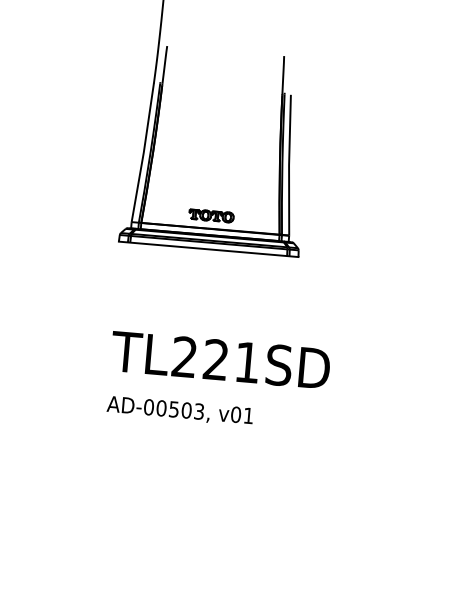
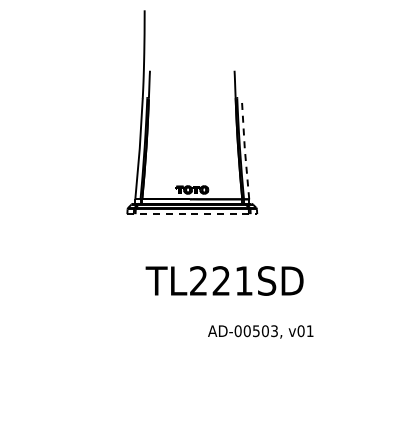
line: (288, 164) -> (244, 148), solid -> dashed
line: (208, 249) -> (192, 214), solid -> dashed
text: (220, 359) -> (224, 280), moved
text: (179, 410) -> (260, 331), moved

